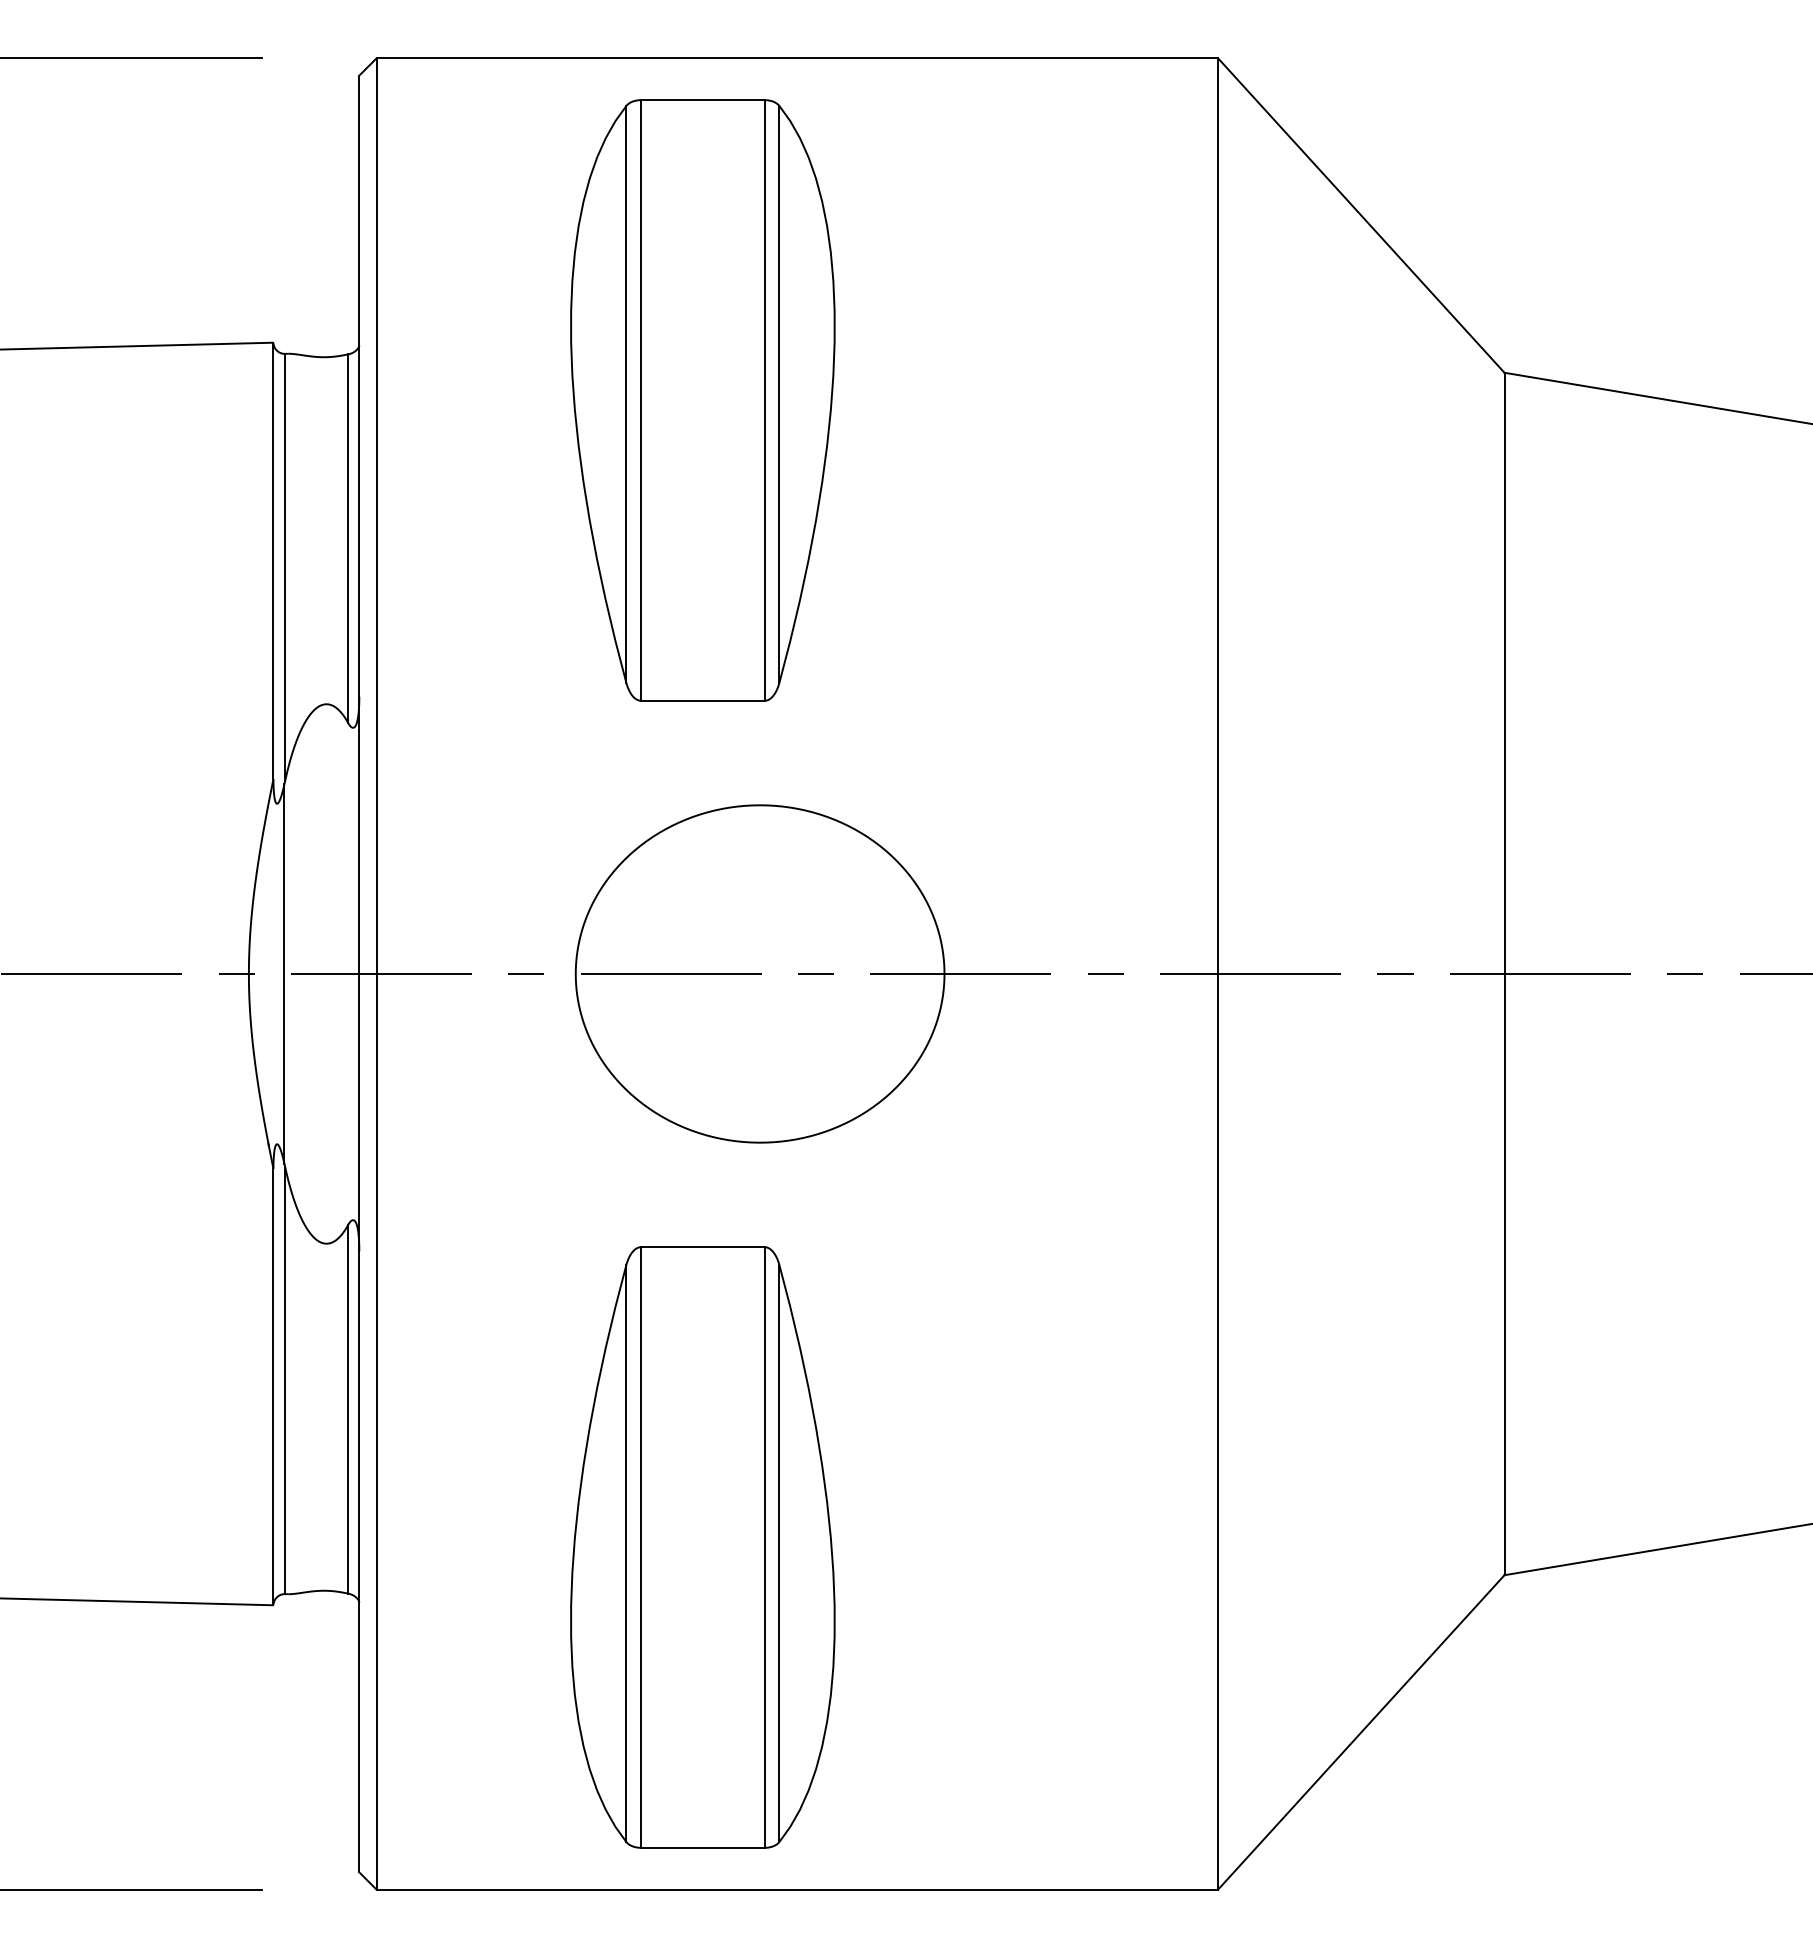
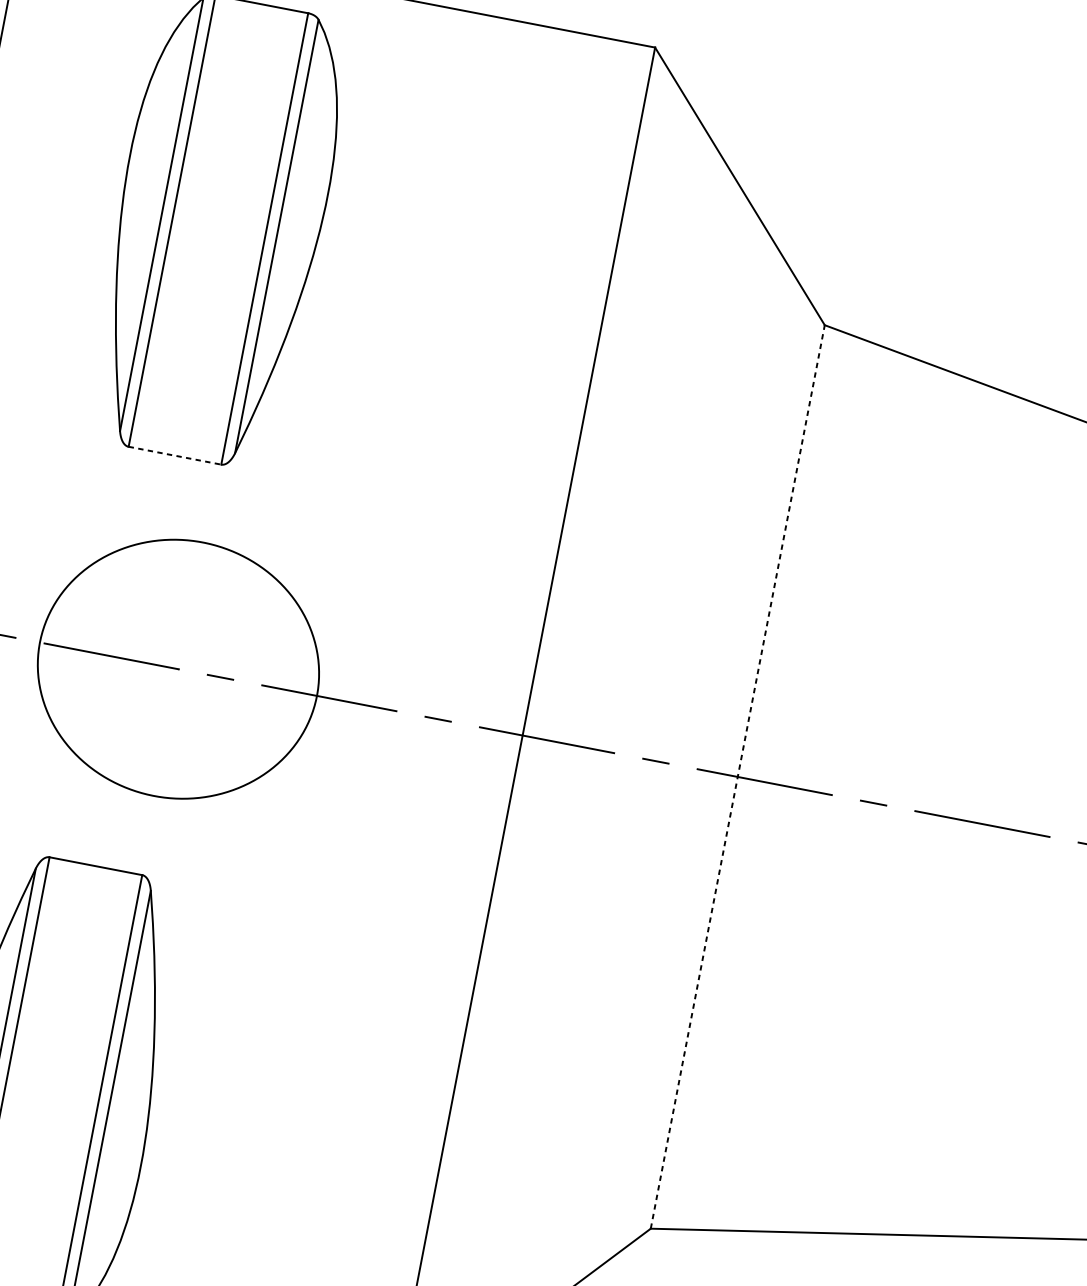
line: (702, 700) -> (174, 455), solid -> dashed
line: (1504, 973) -> (737, 776), solid -> dashed

